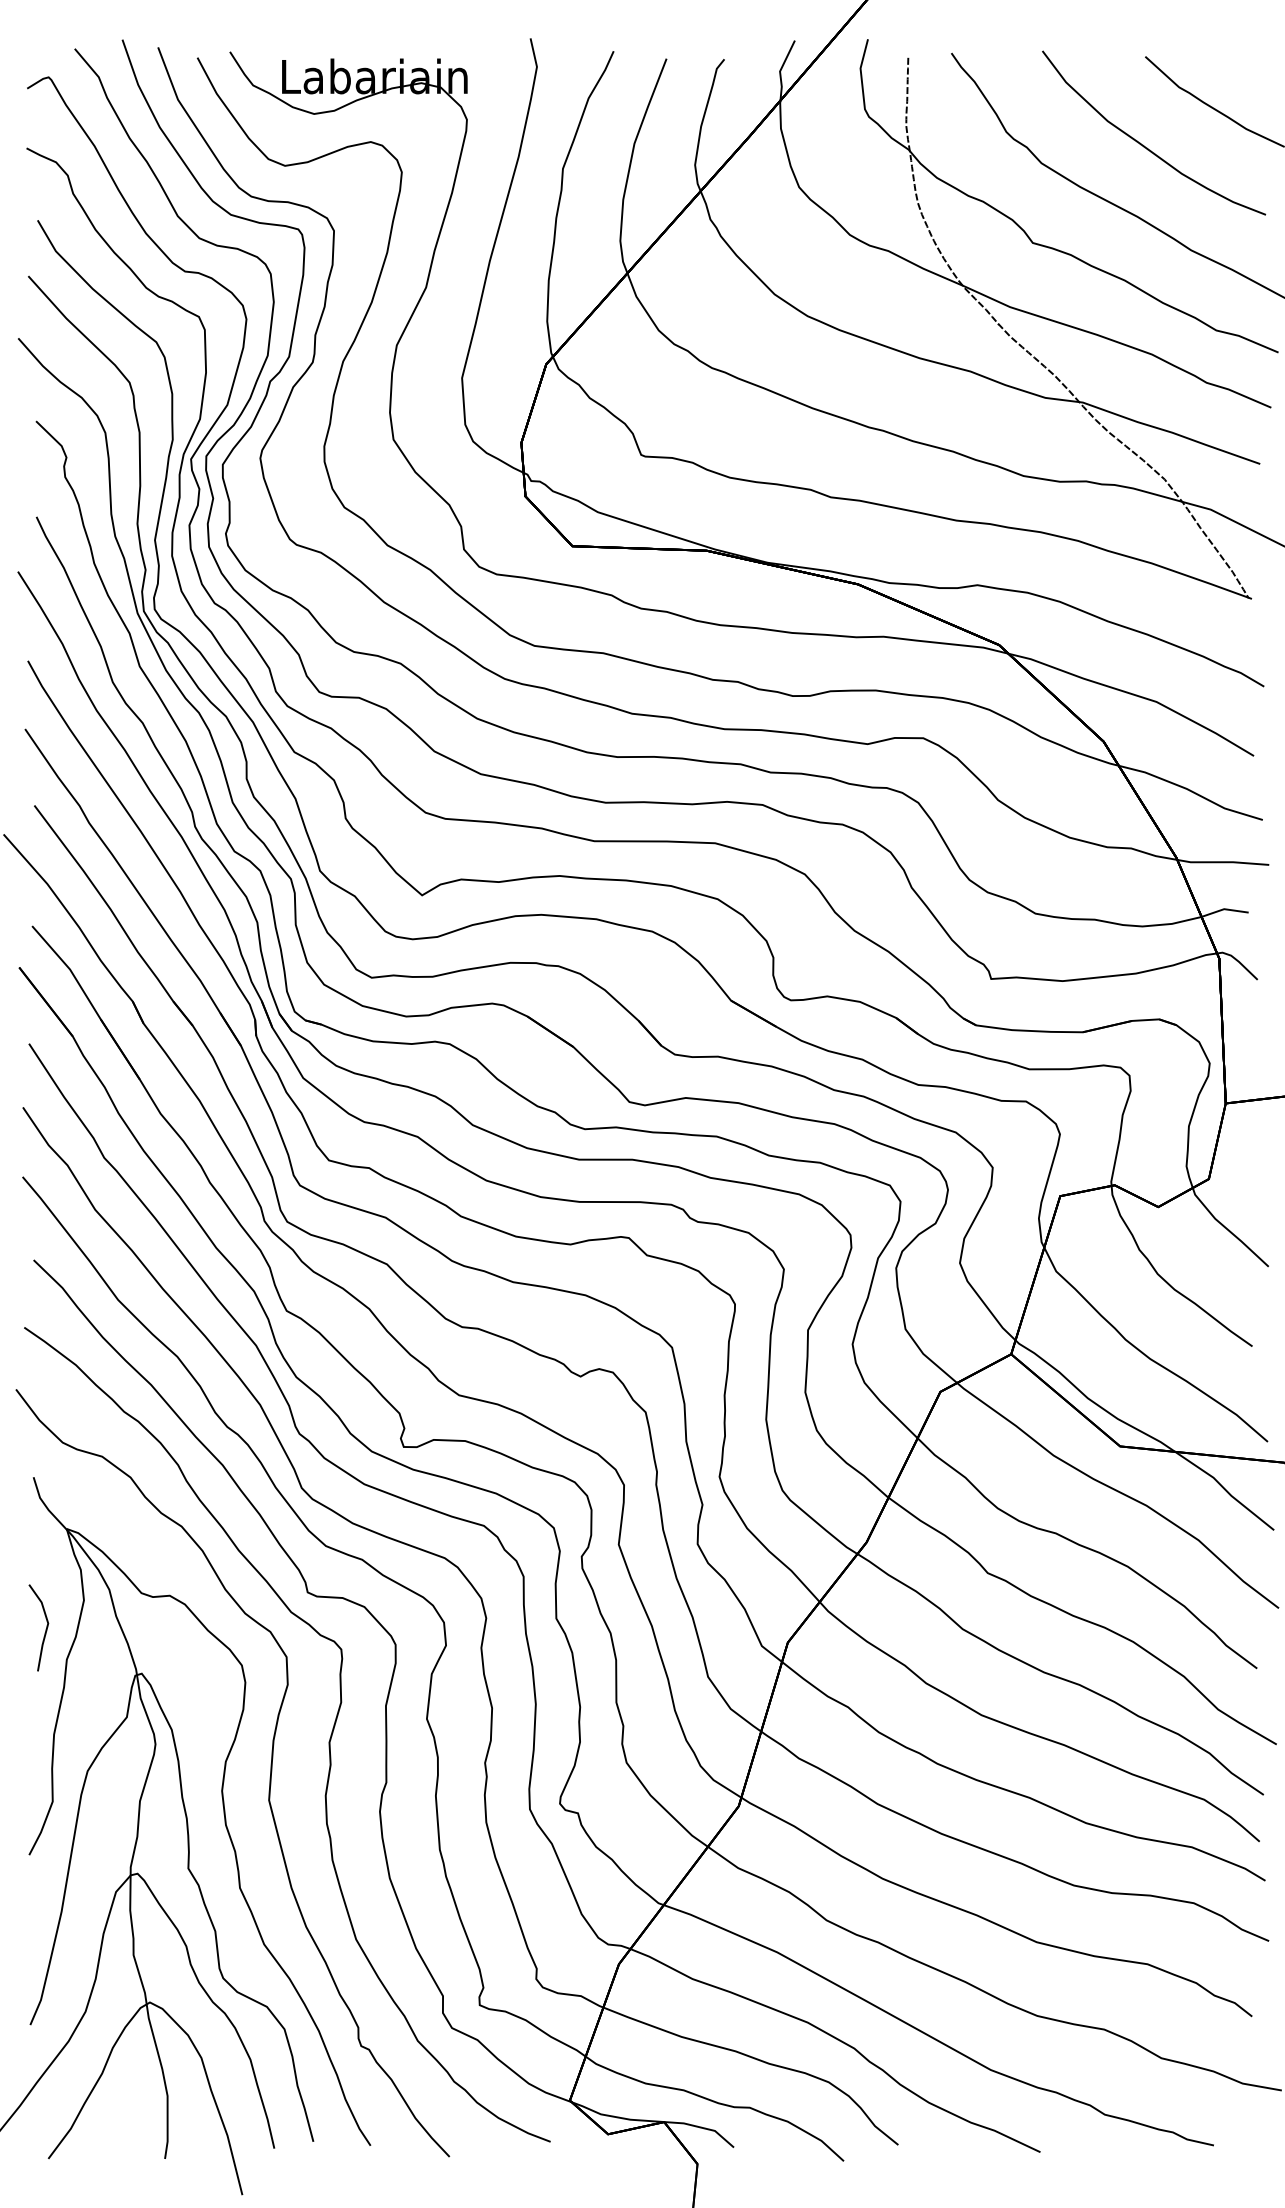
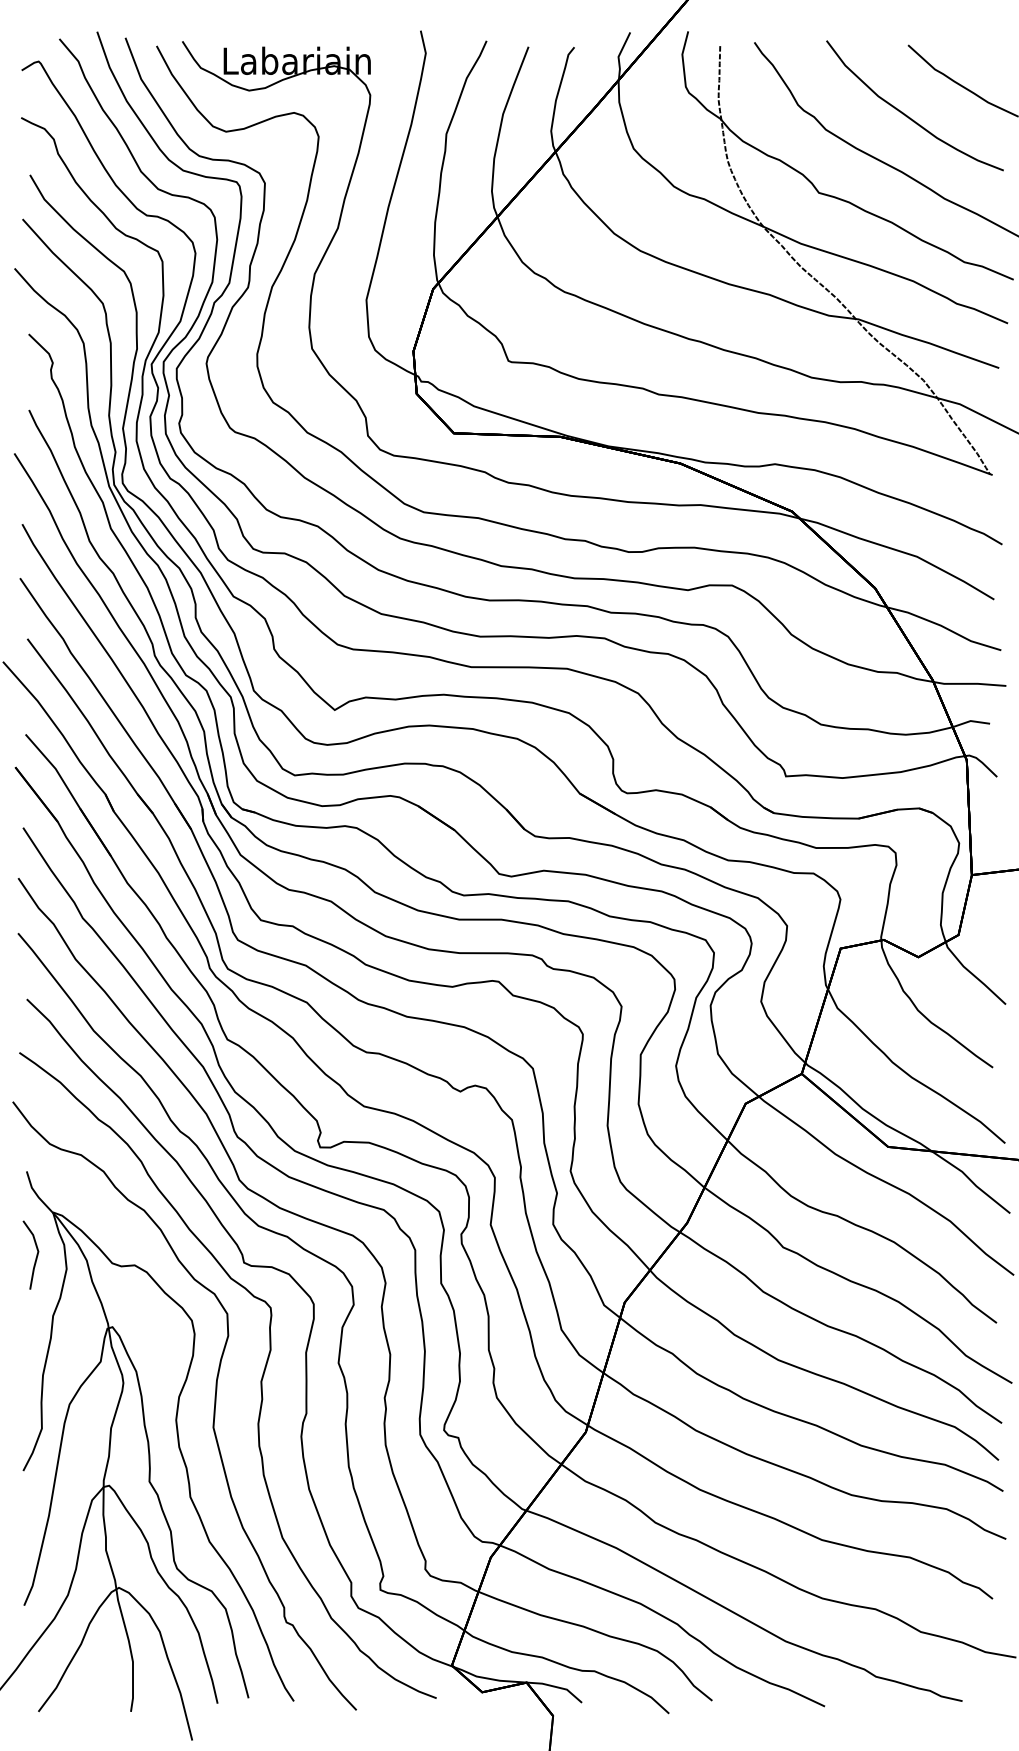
line: (45, 1629) -> (36, 1256), moved

